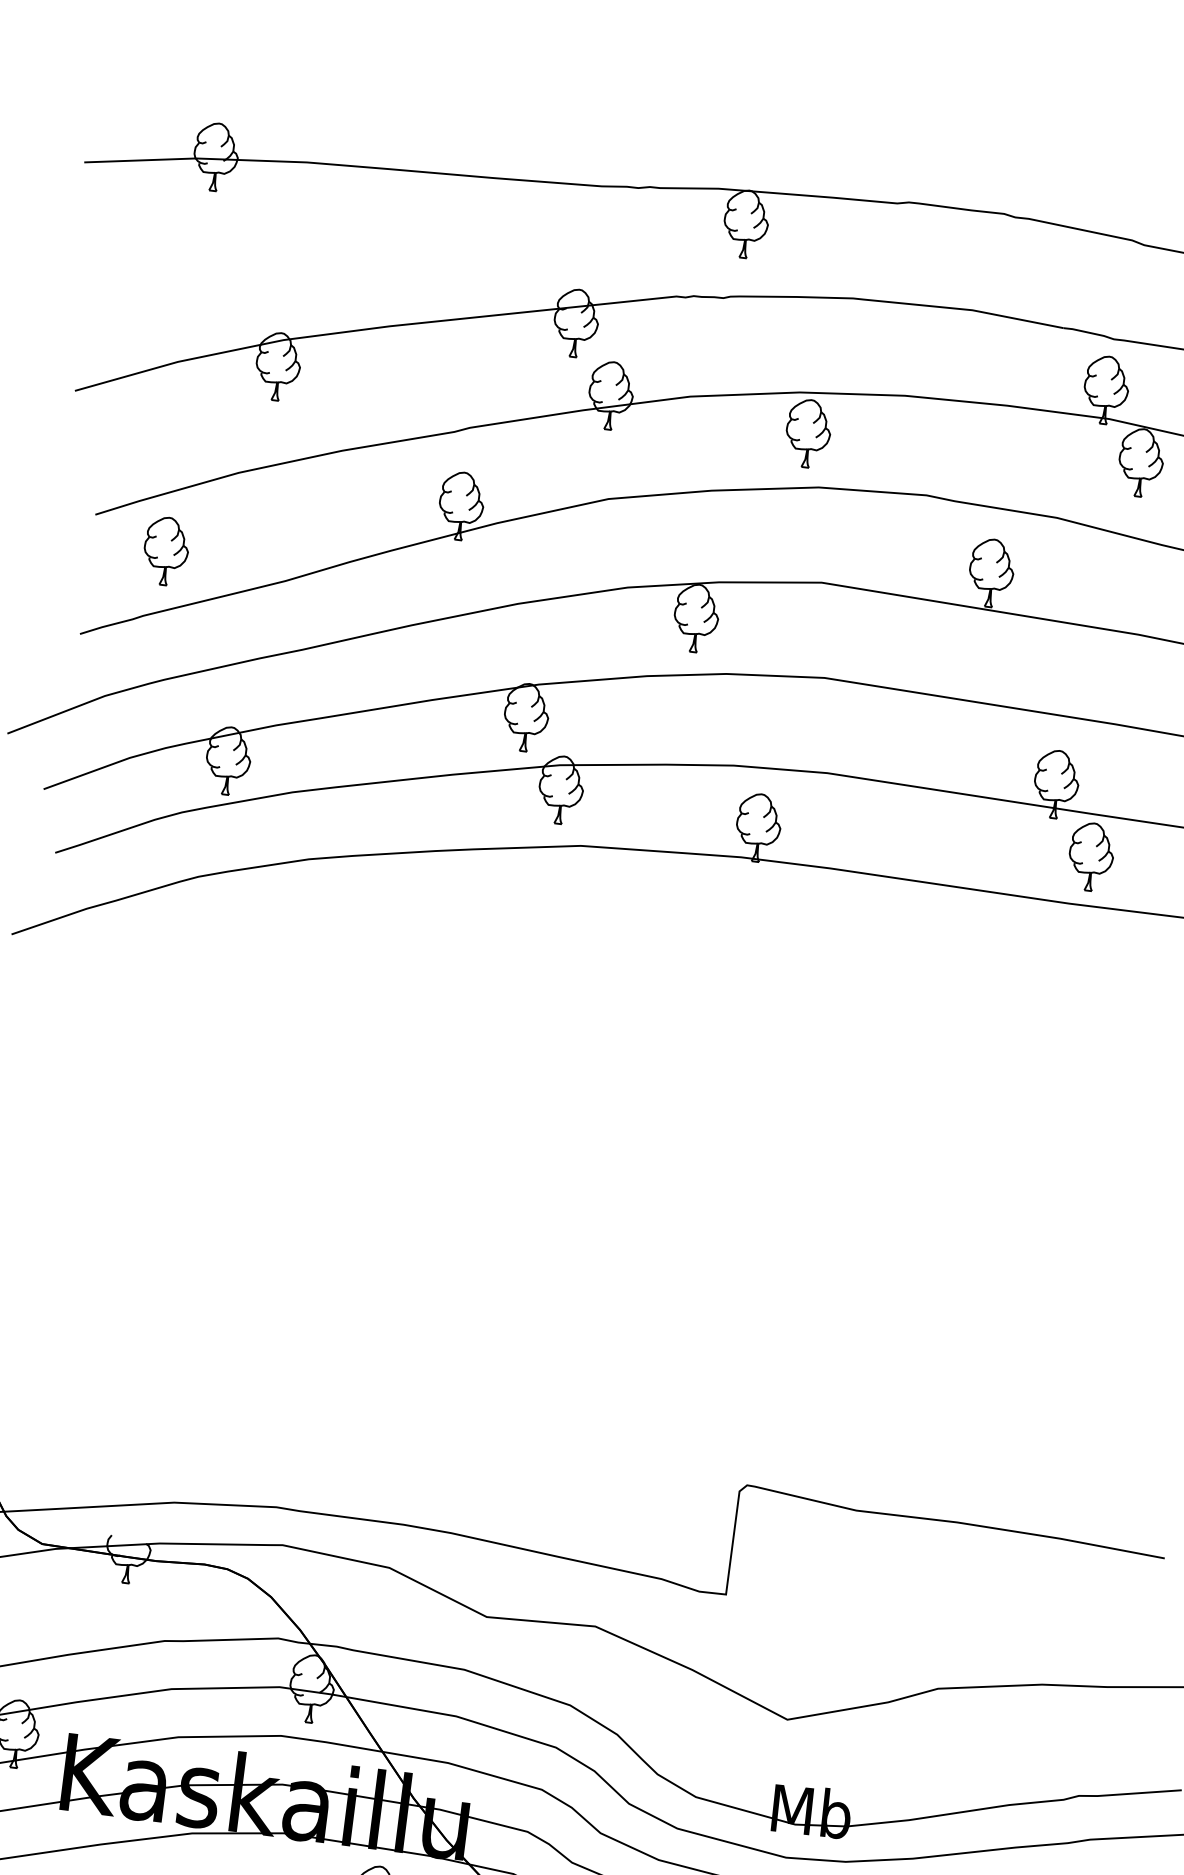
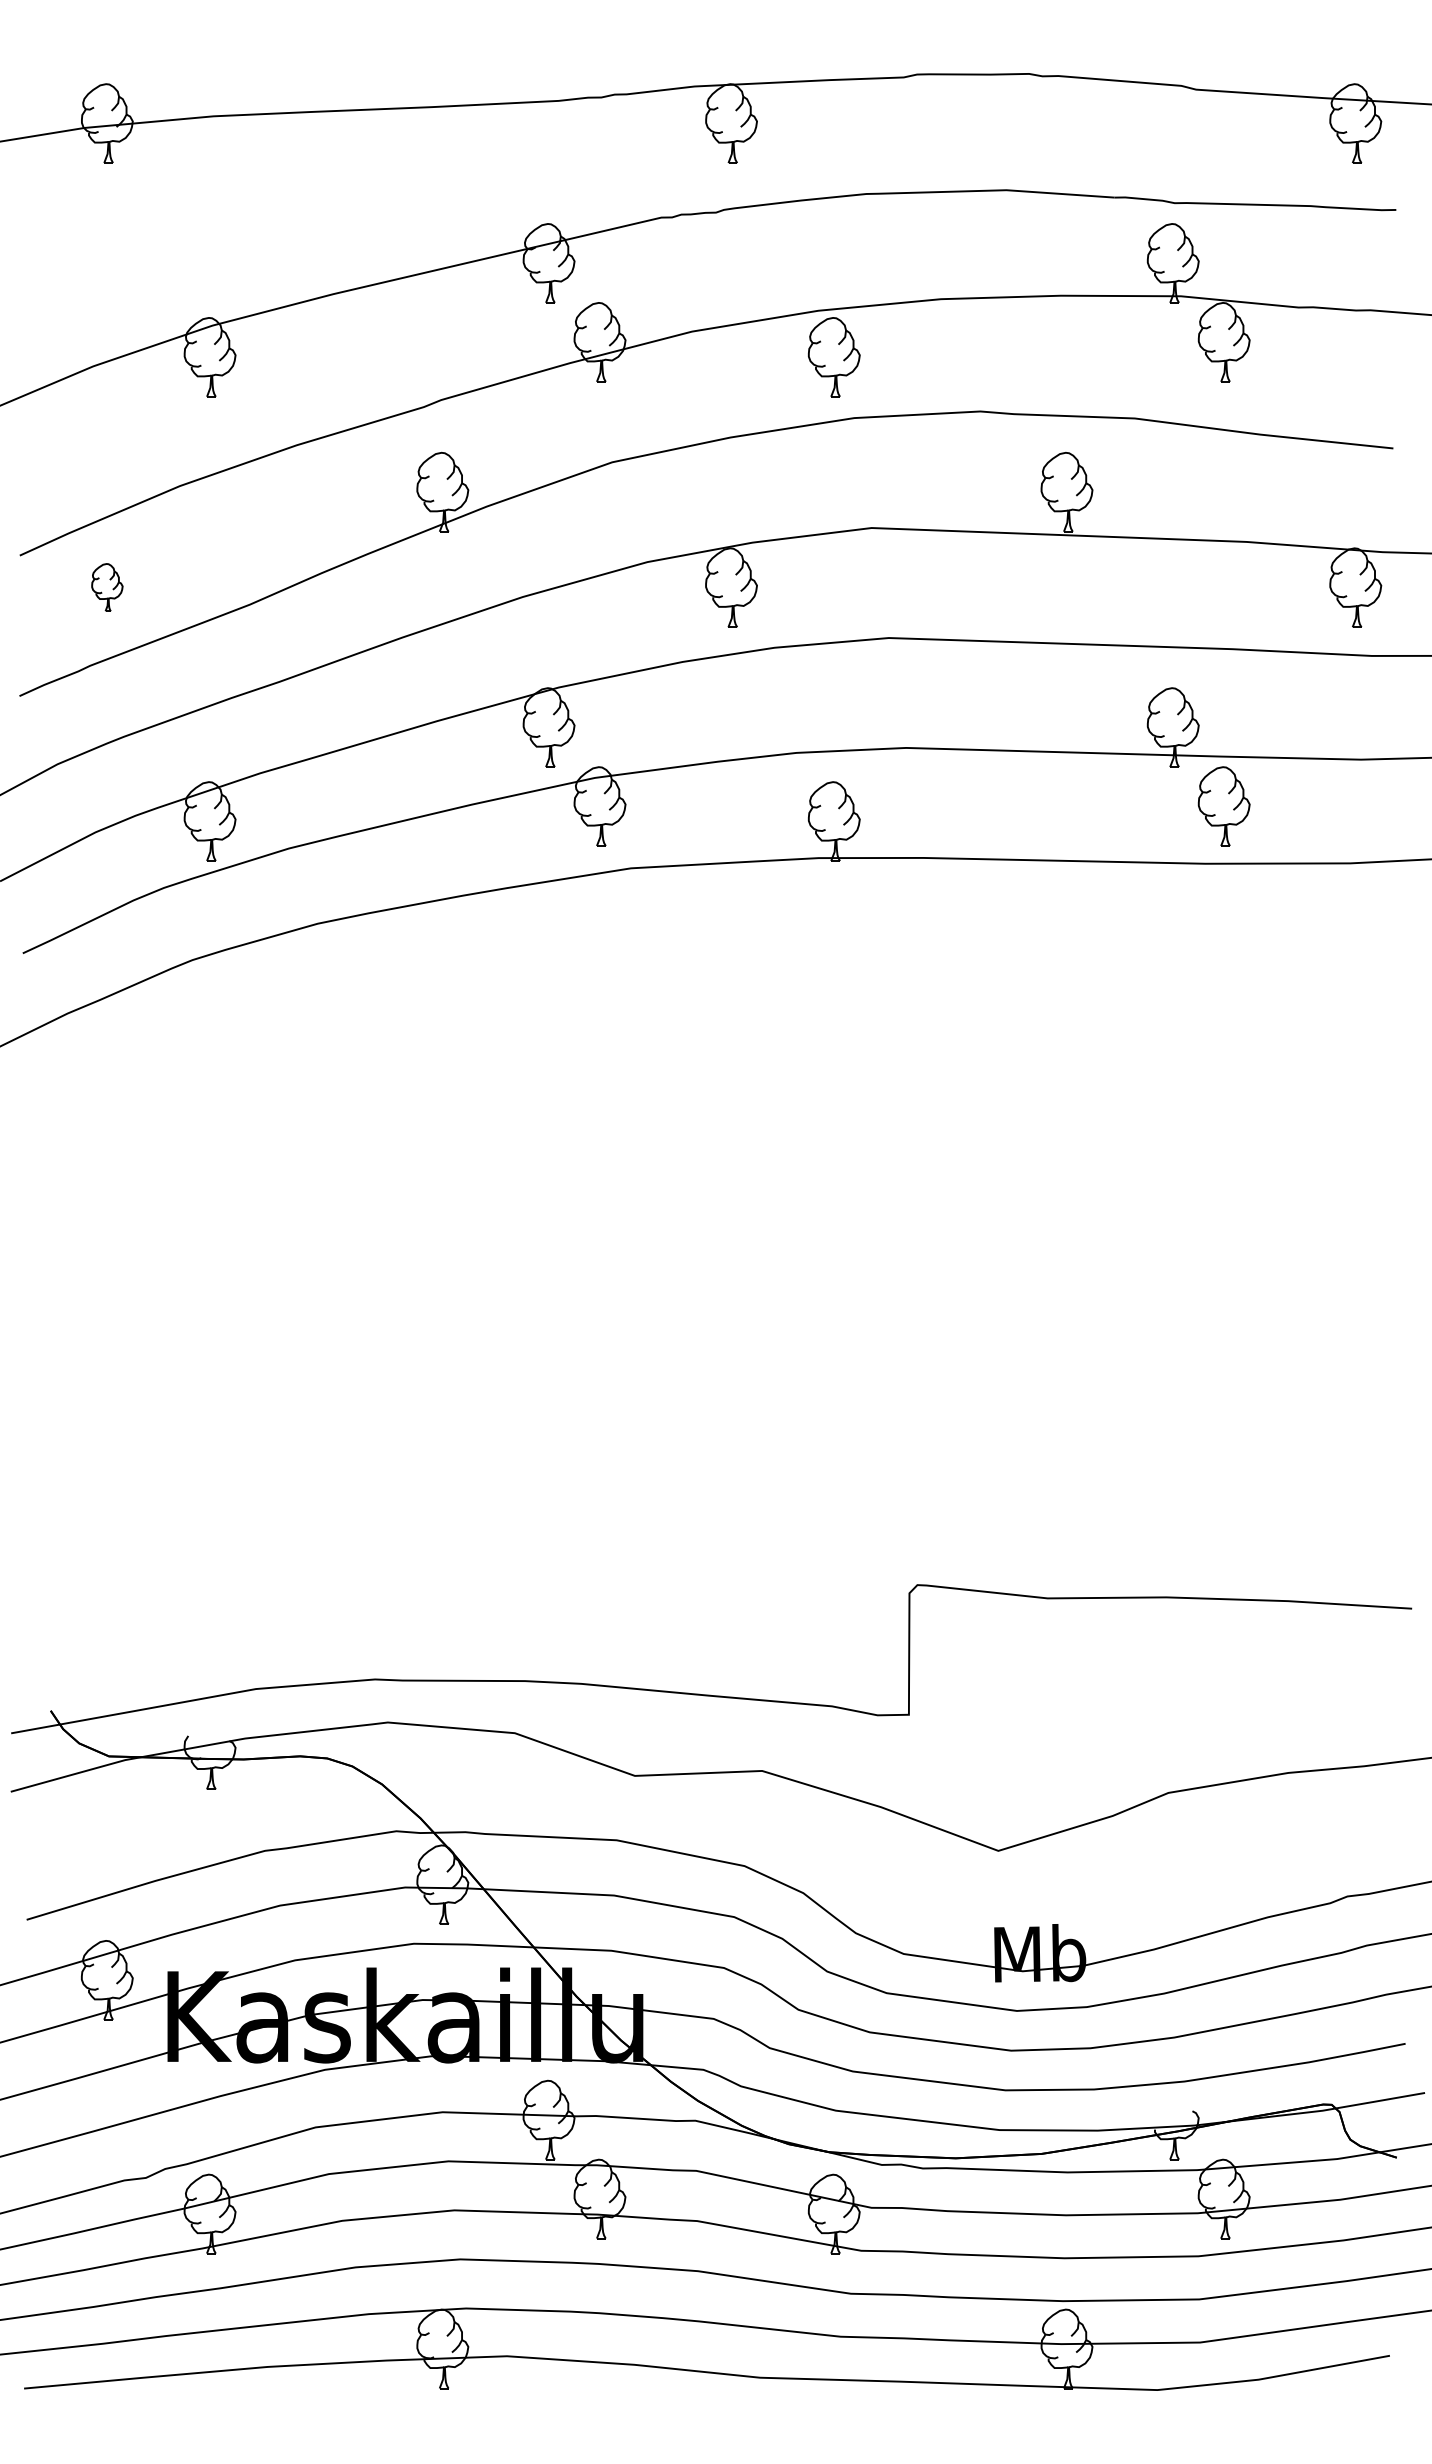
part: (166, 551) -> (107, 587), size x0.6

